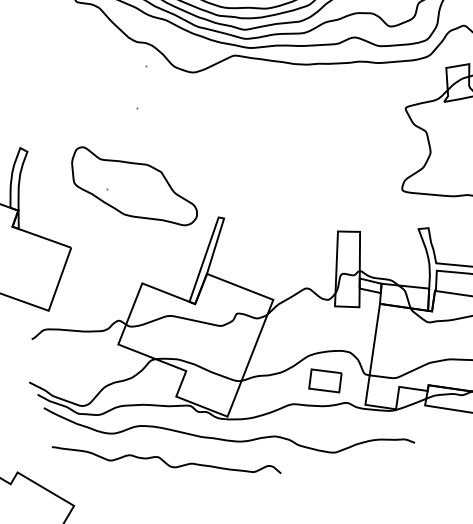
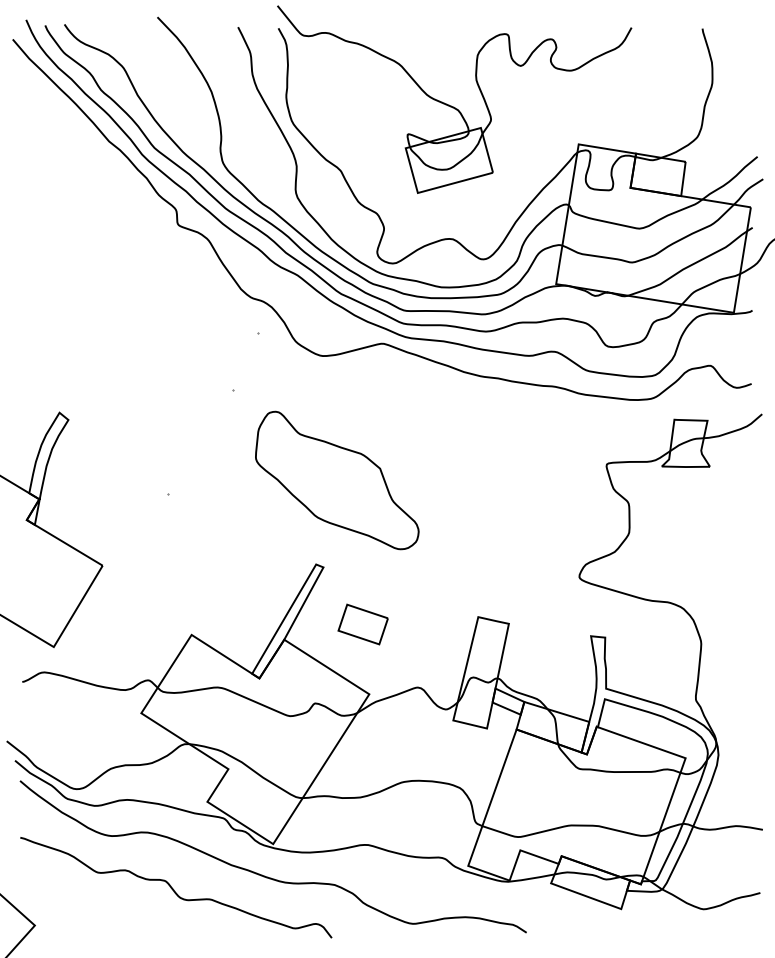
part: (133, 186) -> (337, 480), moved
part: (324, 381) -> (362, 624), moved

